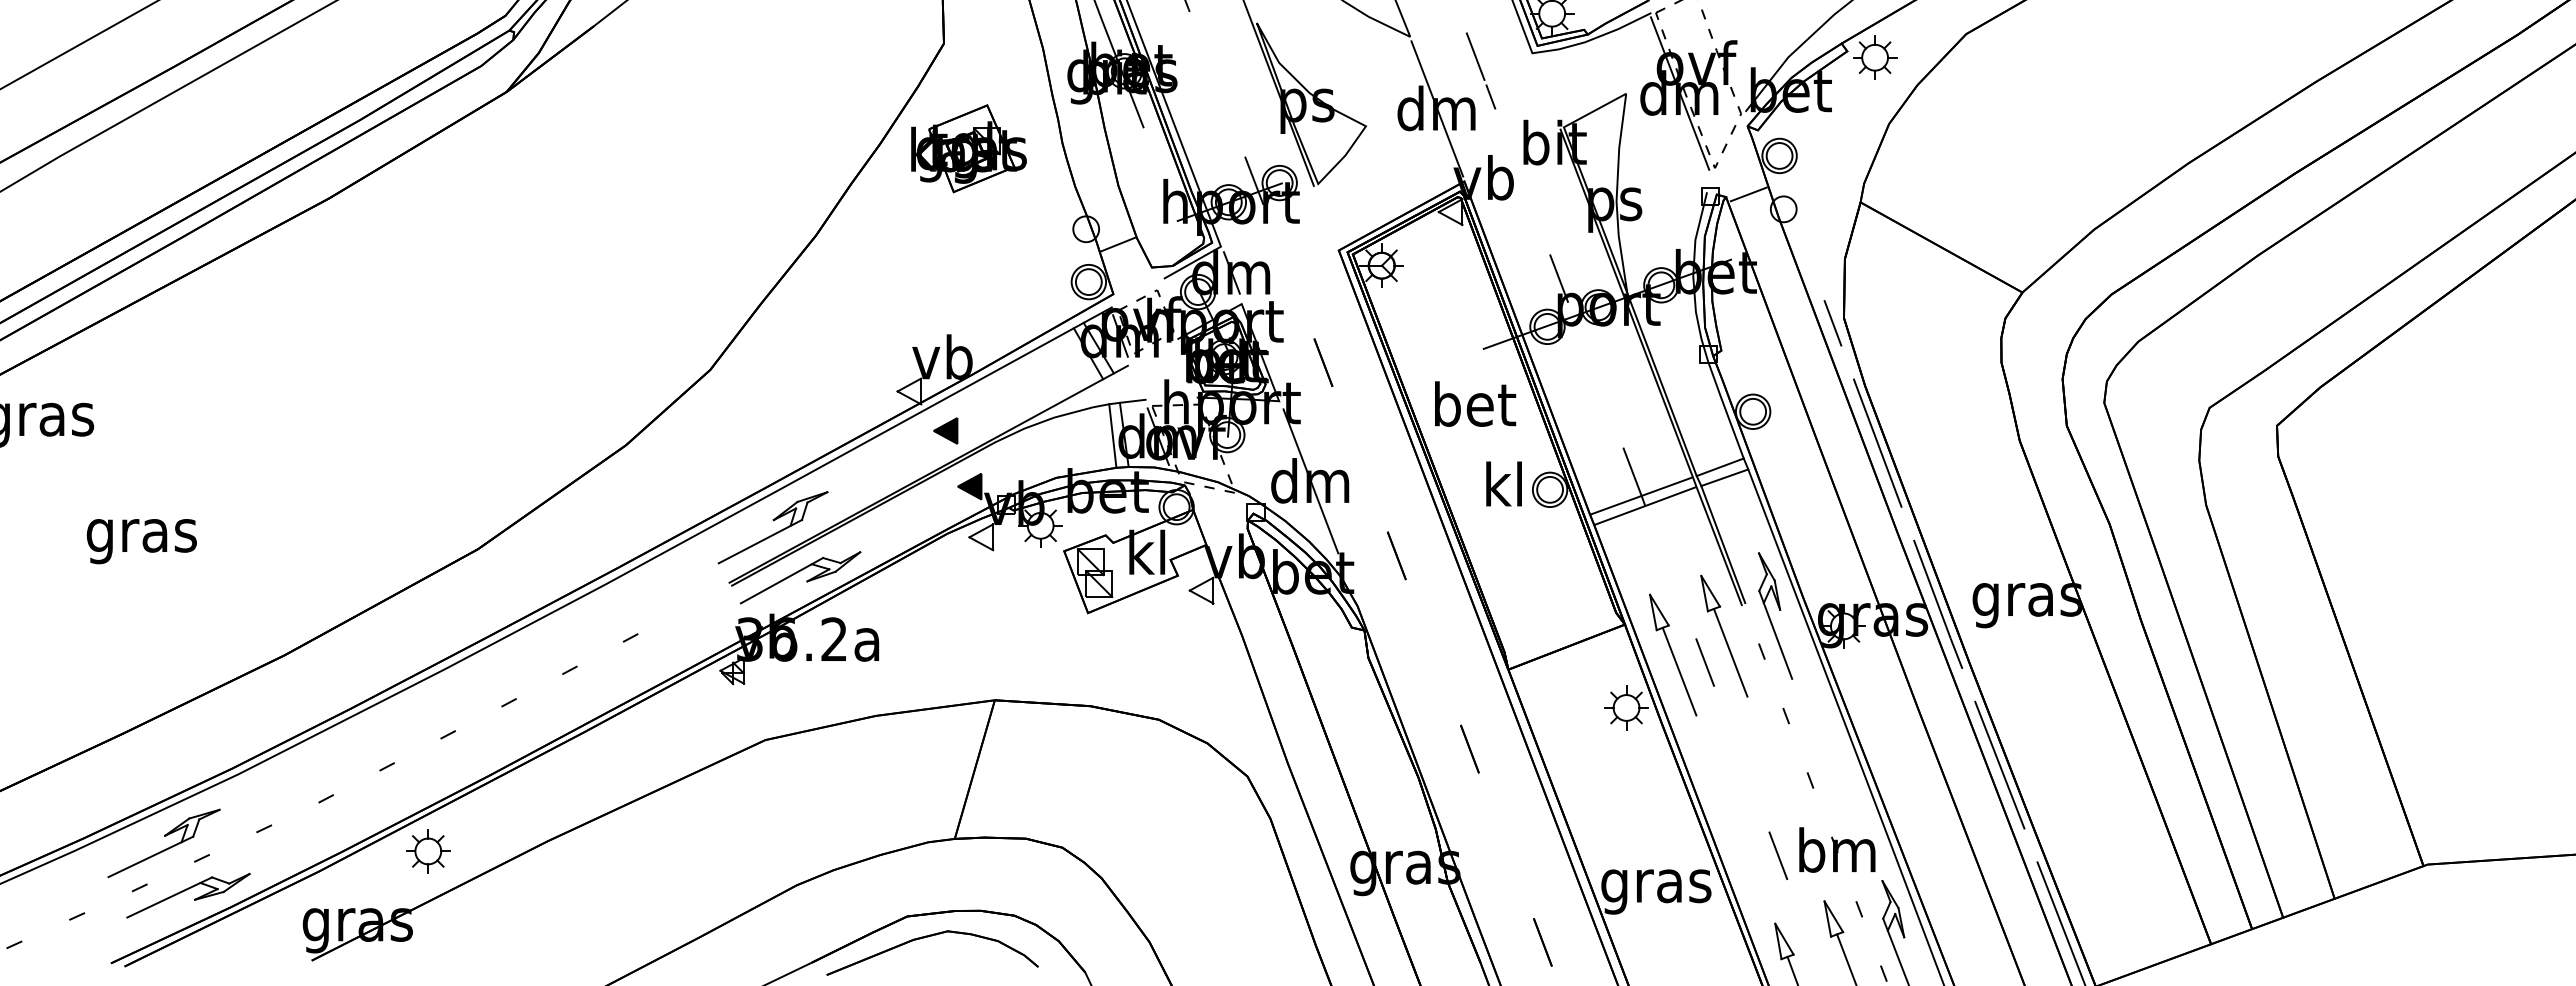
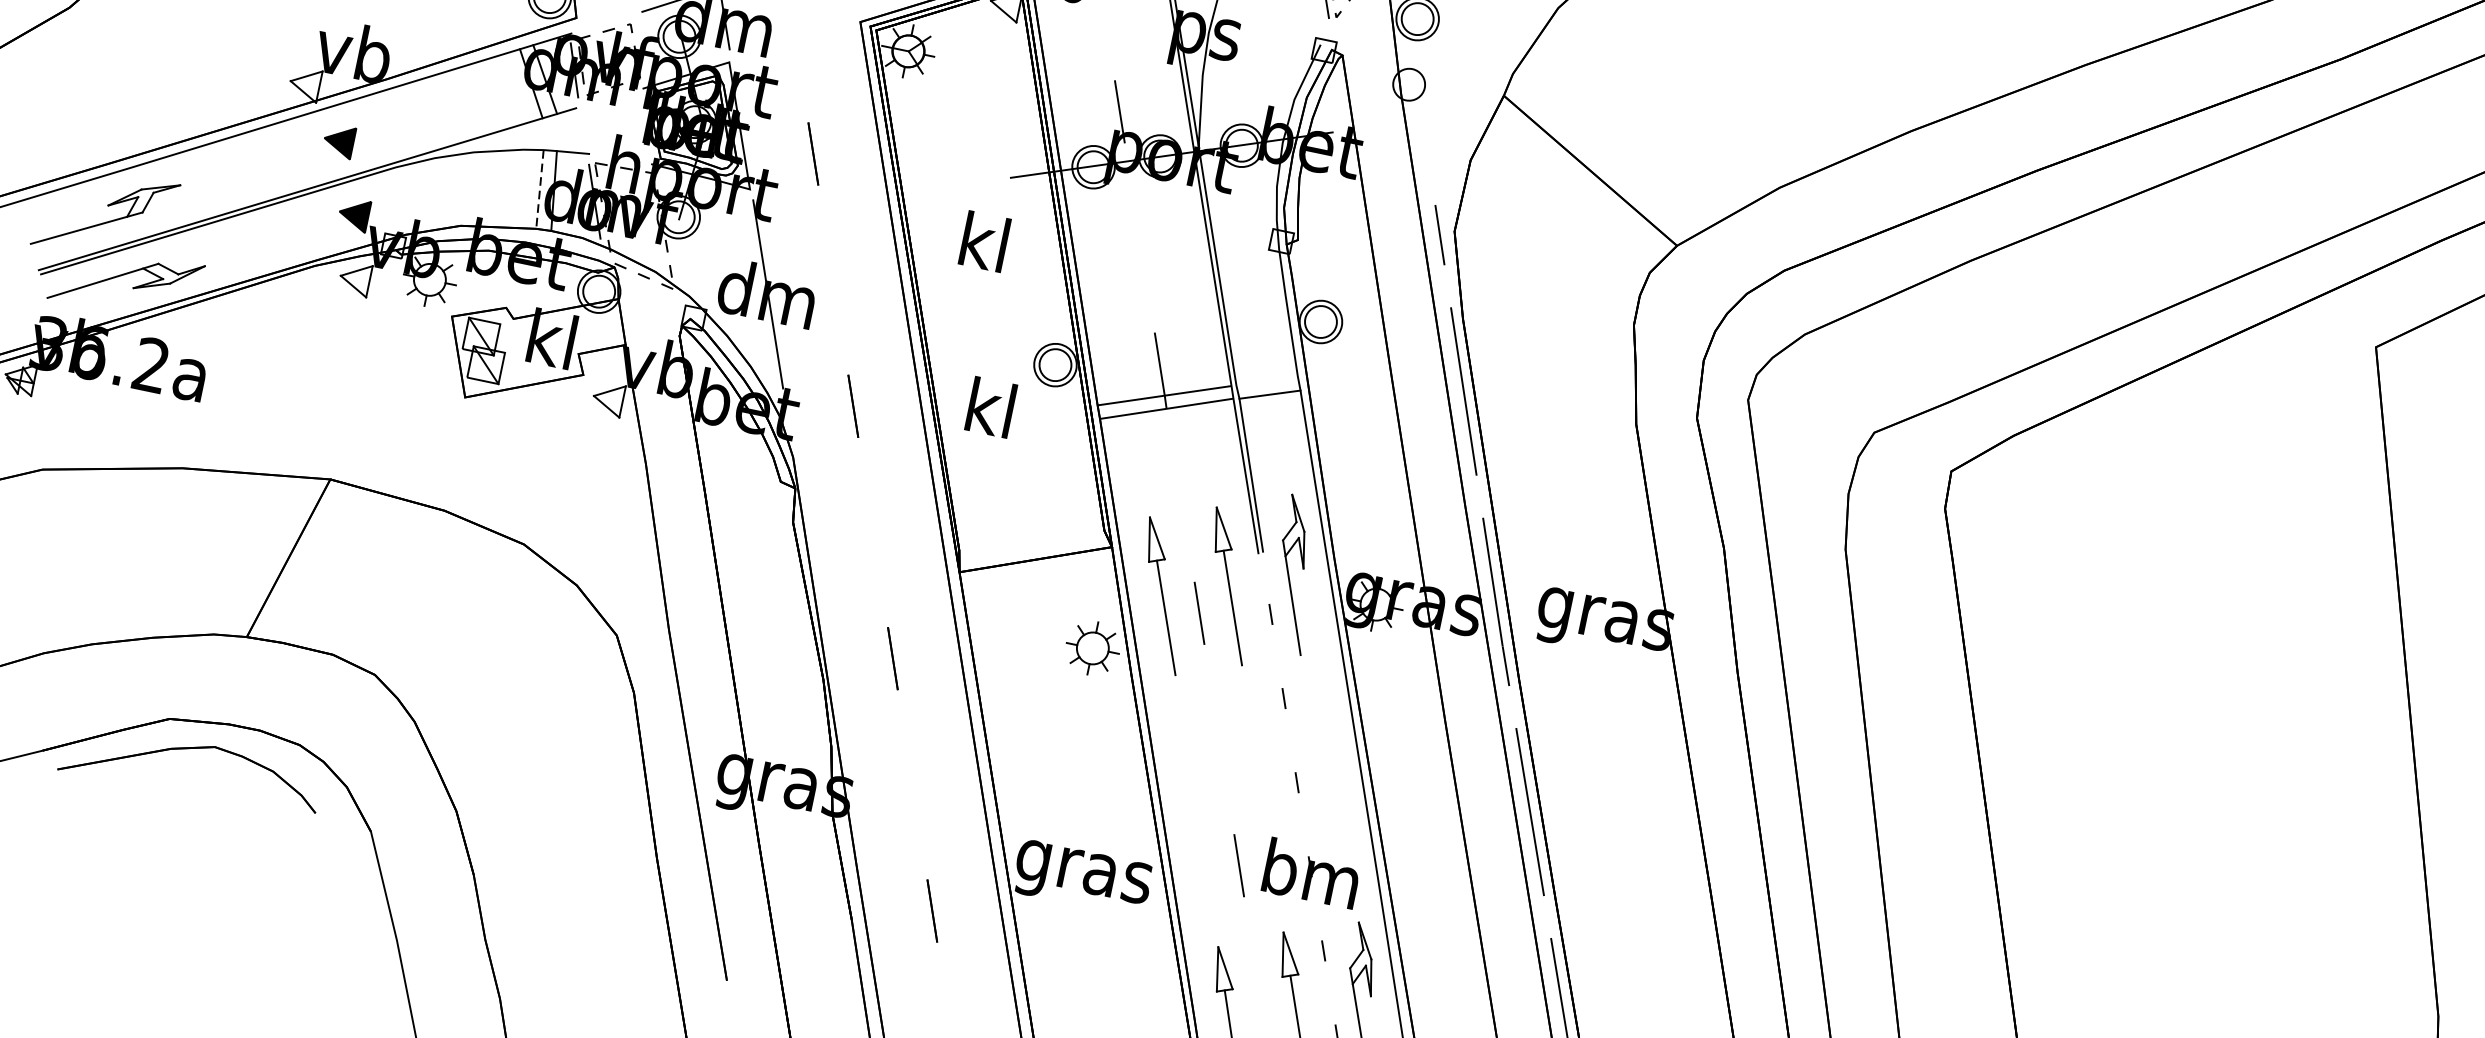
line: (1748, 194) -> (1370, 57), removed
text: (1475, 403) -> (987, 241), bet -> kl
line: (1112, 436) -> (539, 189), solid -> dashed
line: (1719, 467) -> (1266, 380), removed
text: (1503, 483) -> (990, 406), moved

